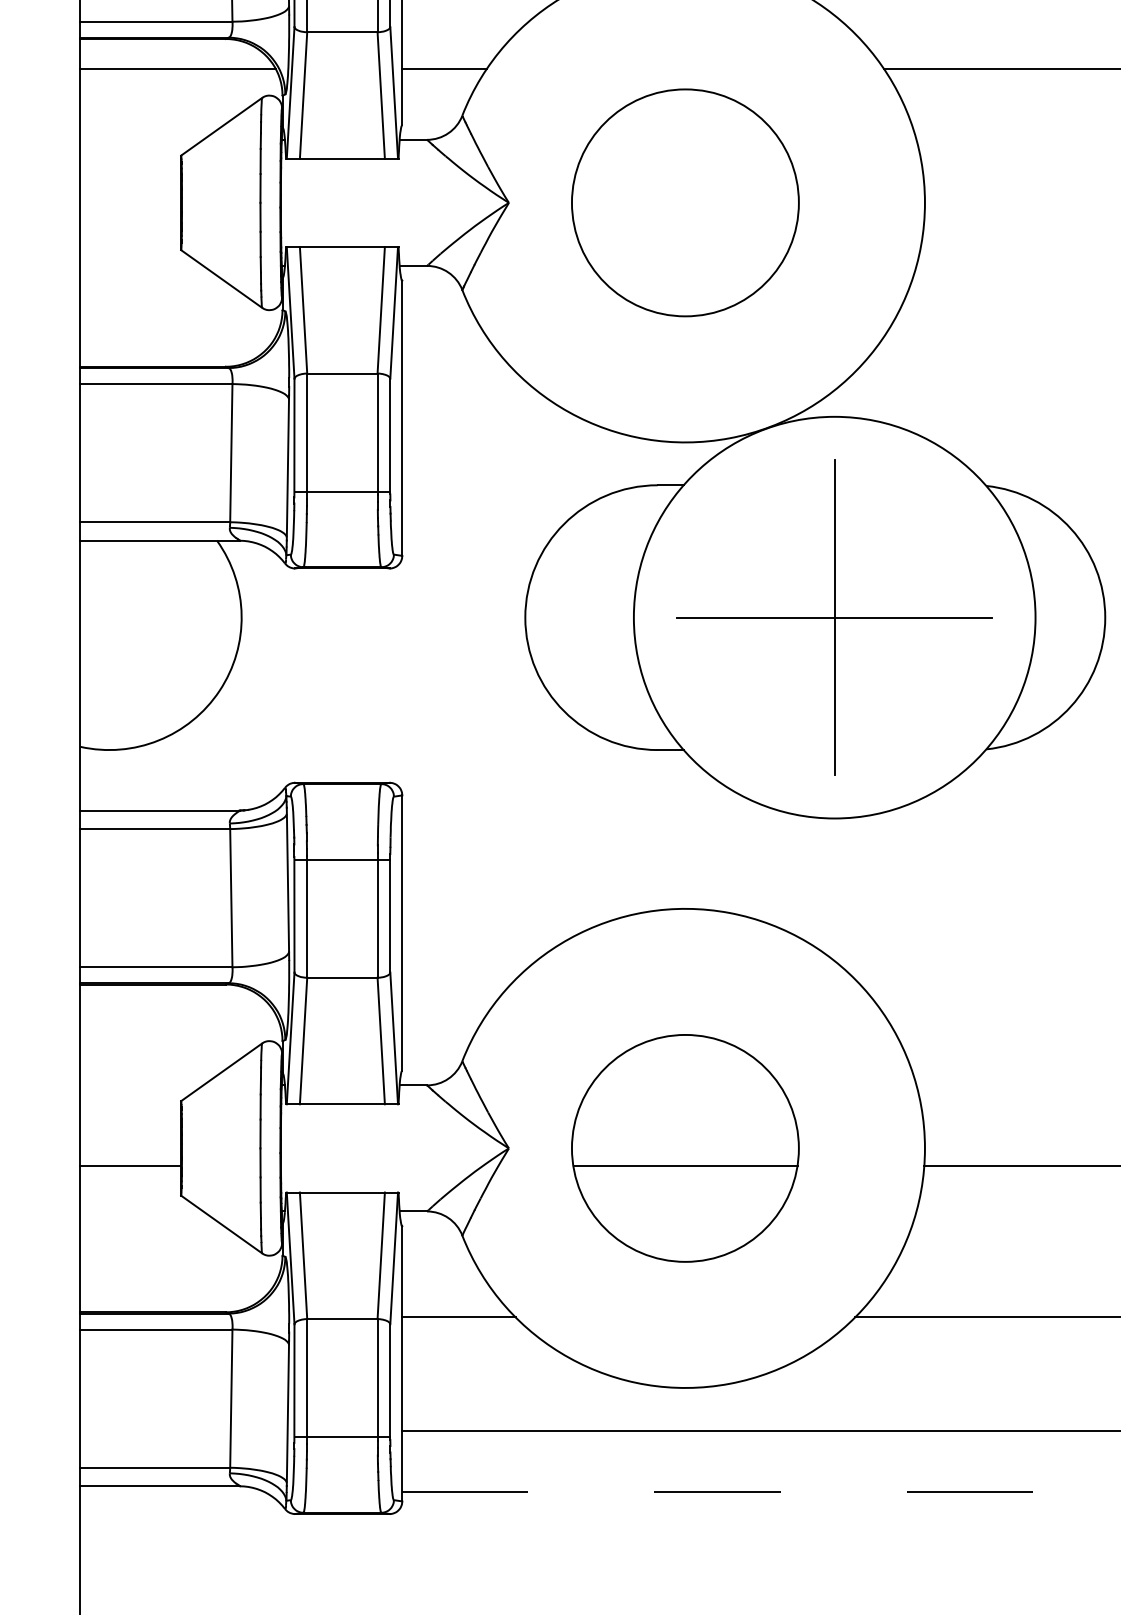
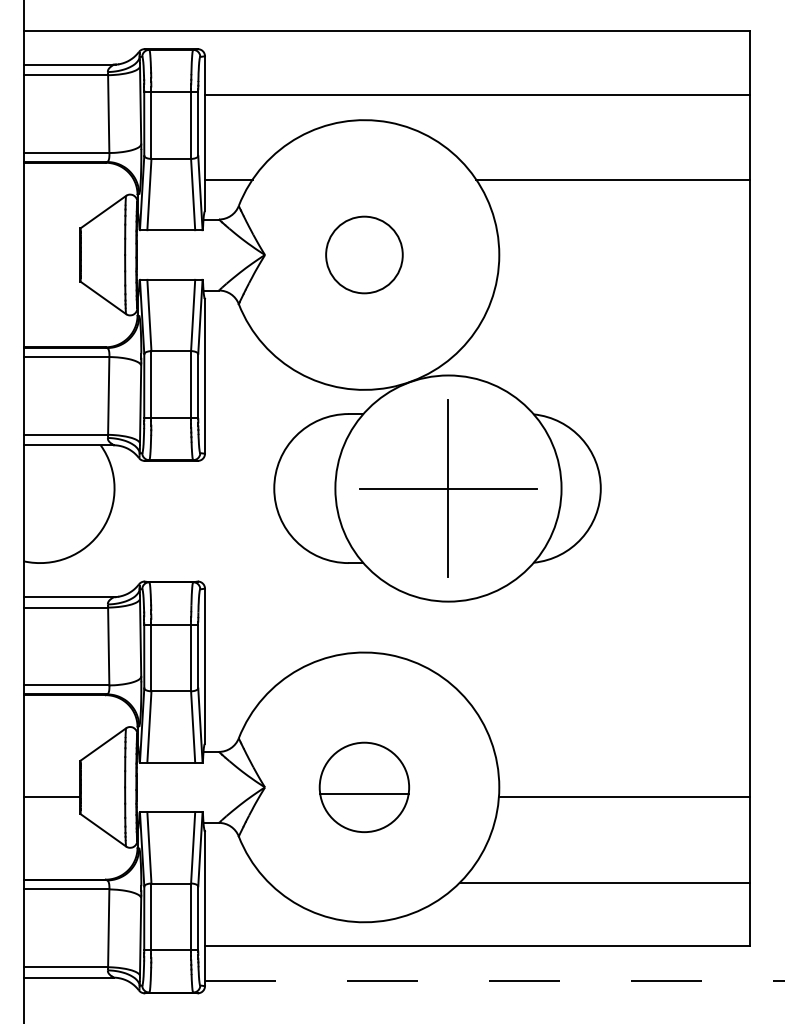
line: (177, 68) -> (78, 179), removed
circle: (685, 201) -> (364, 254), size x0.6
part: (685, 1148) -> (364, 787), size x0.7
line: (458, 1317) -> (236, 882), removed

